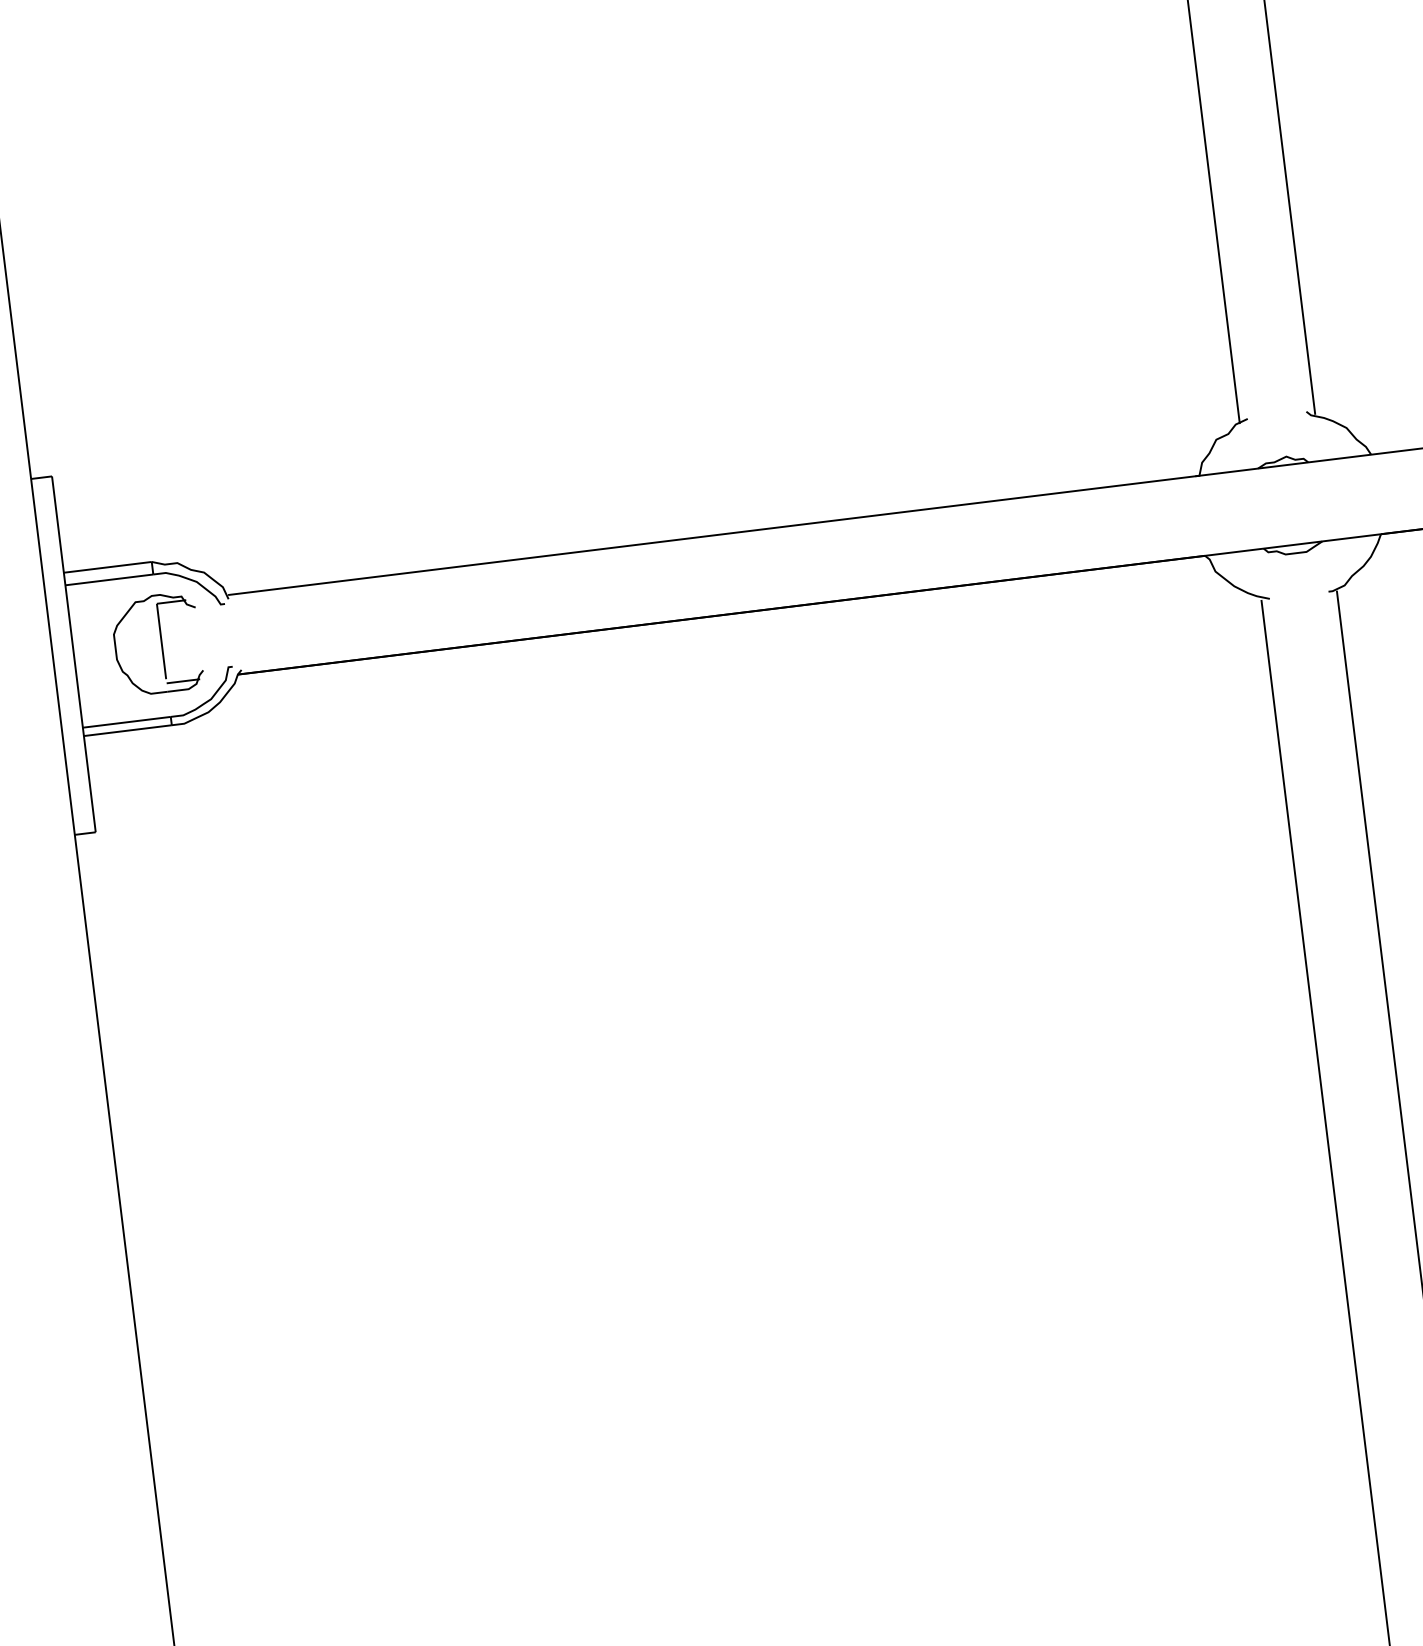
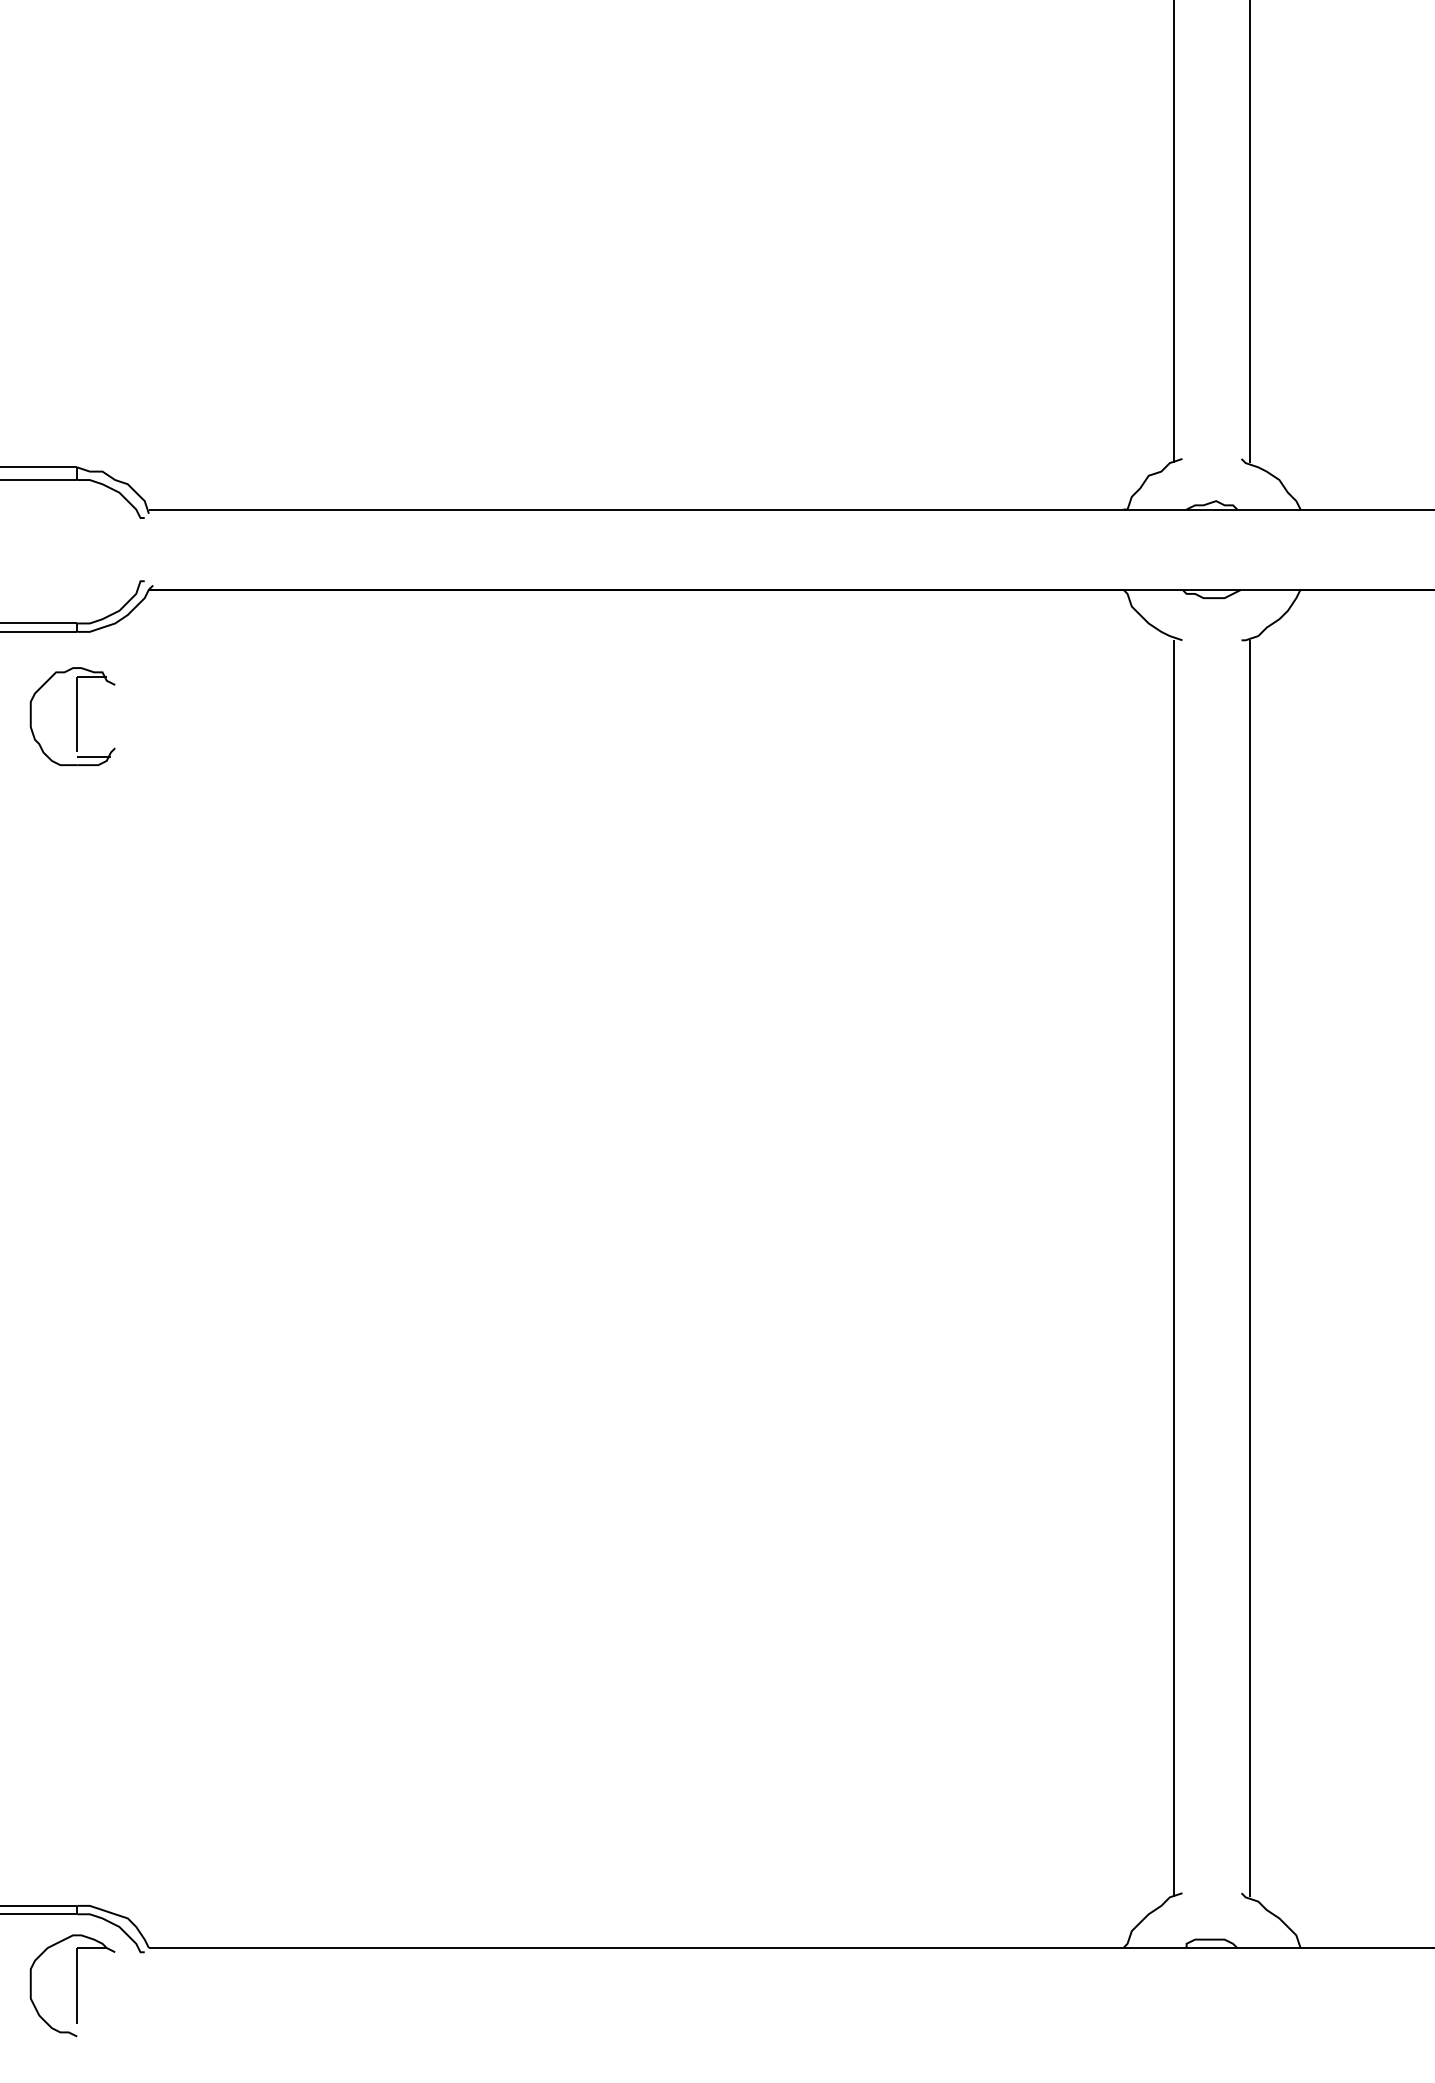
part: (157, 644) -> (72, 716), moved

